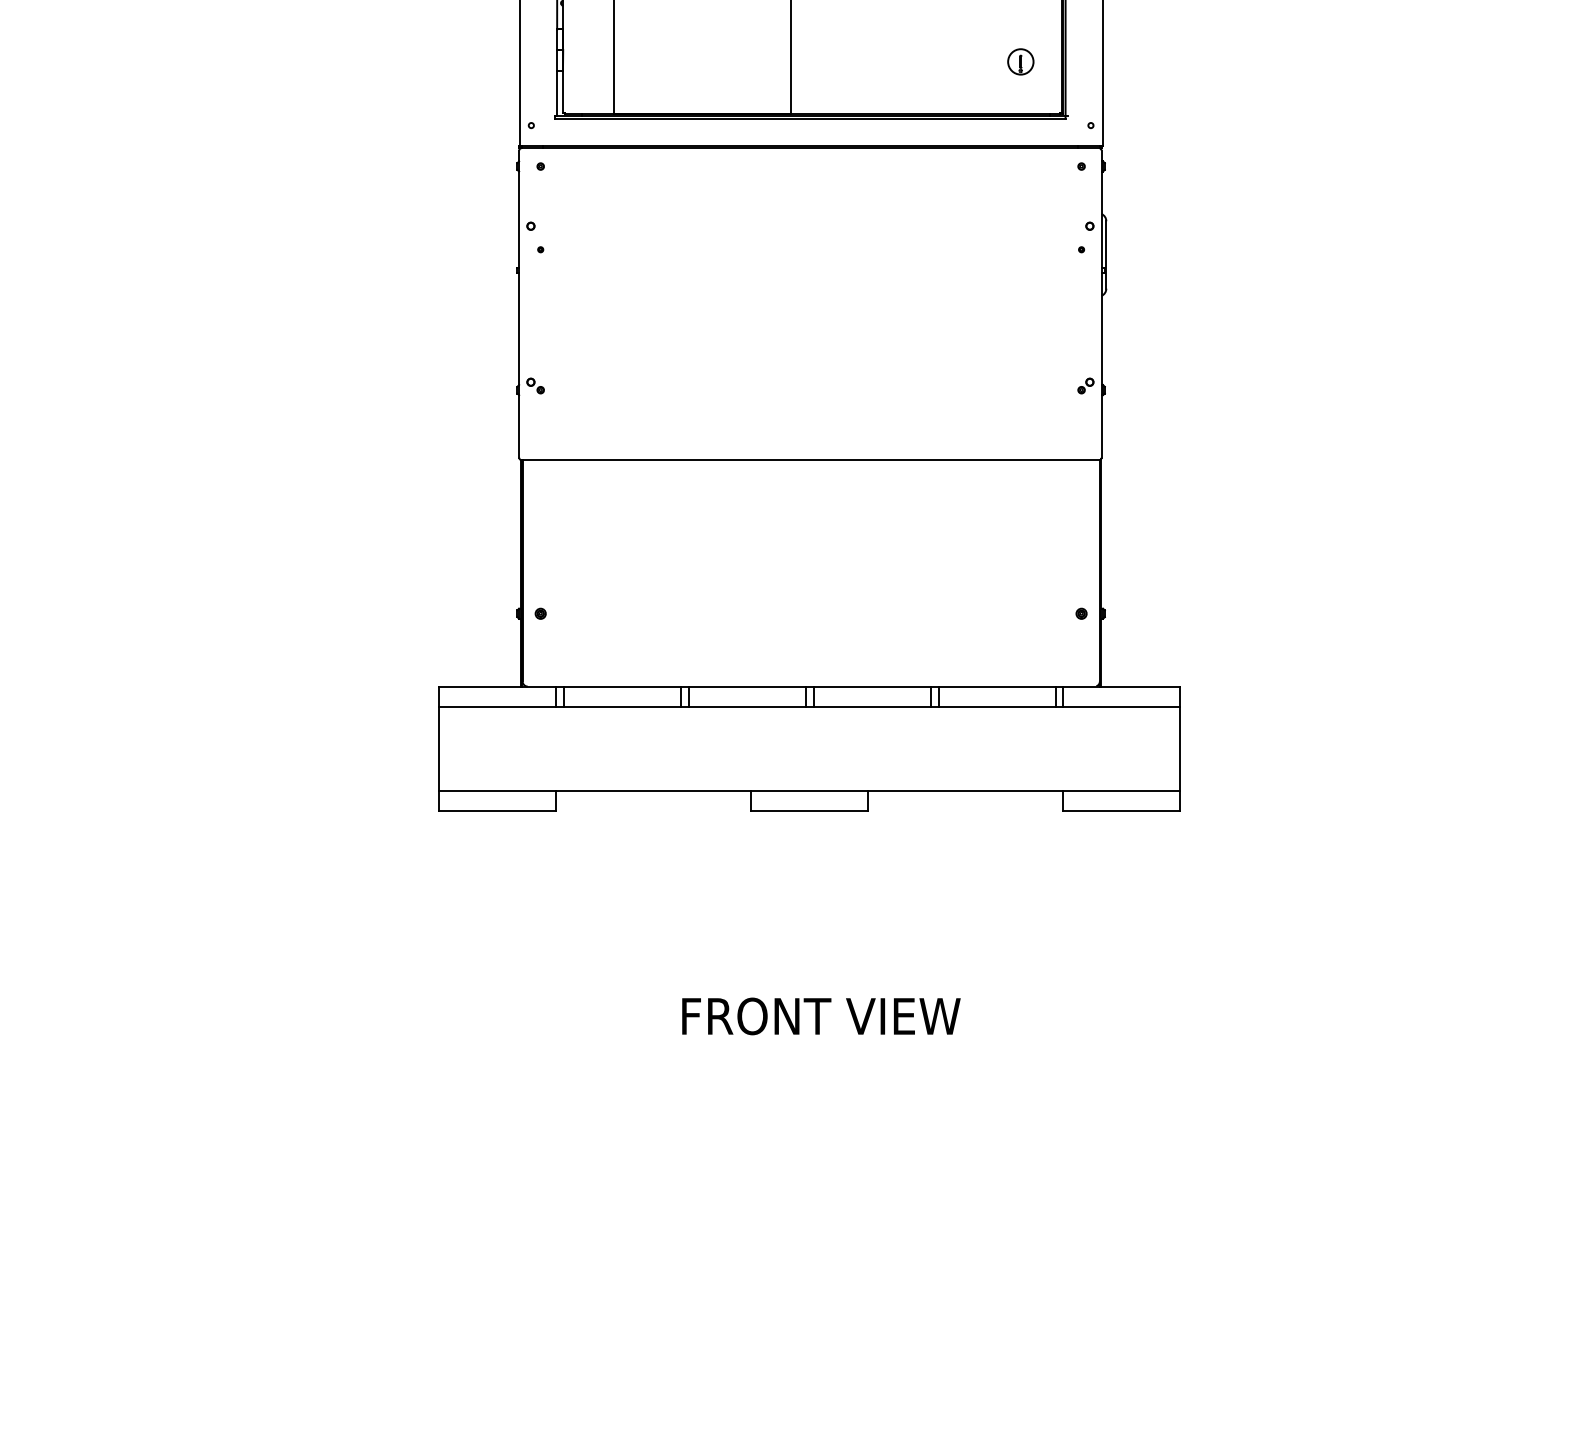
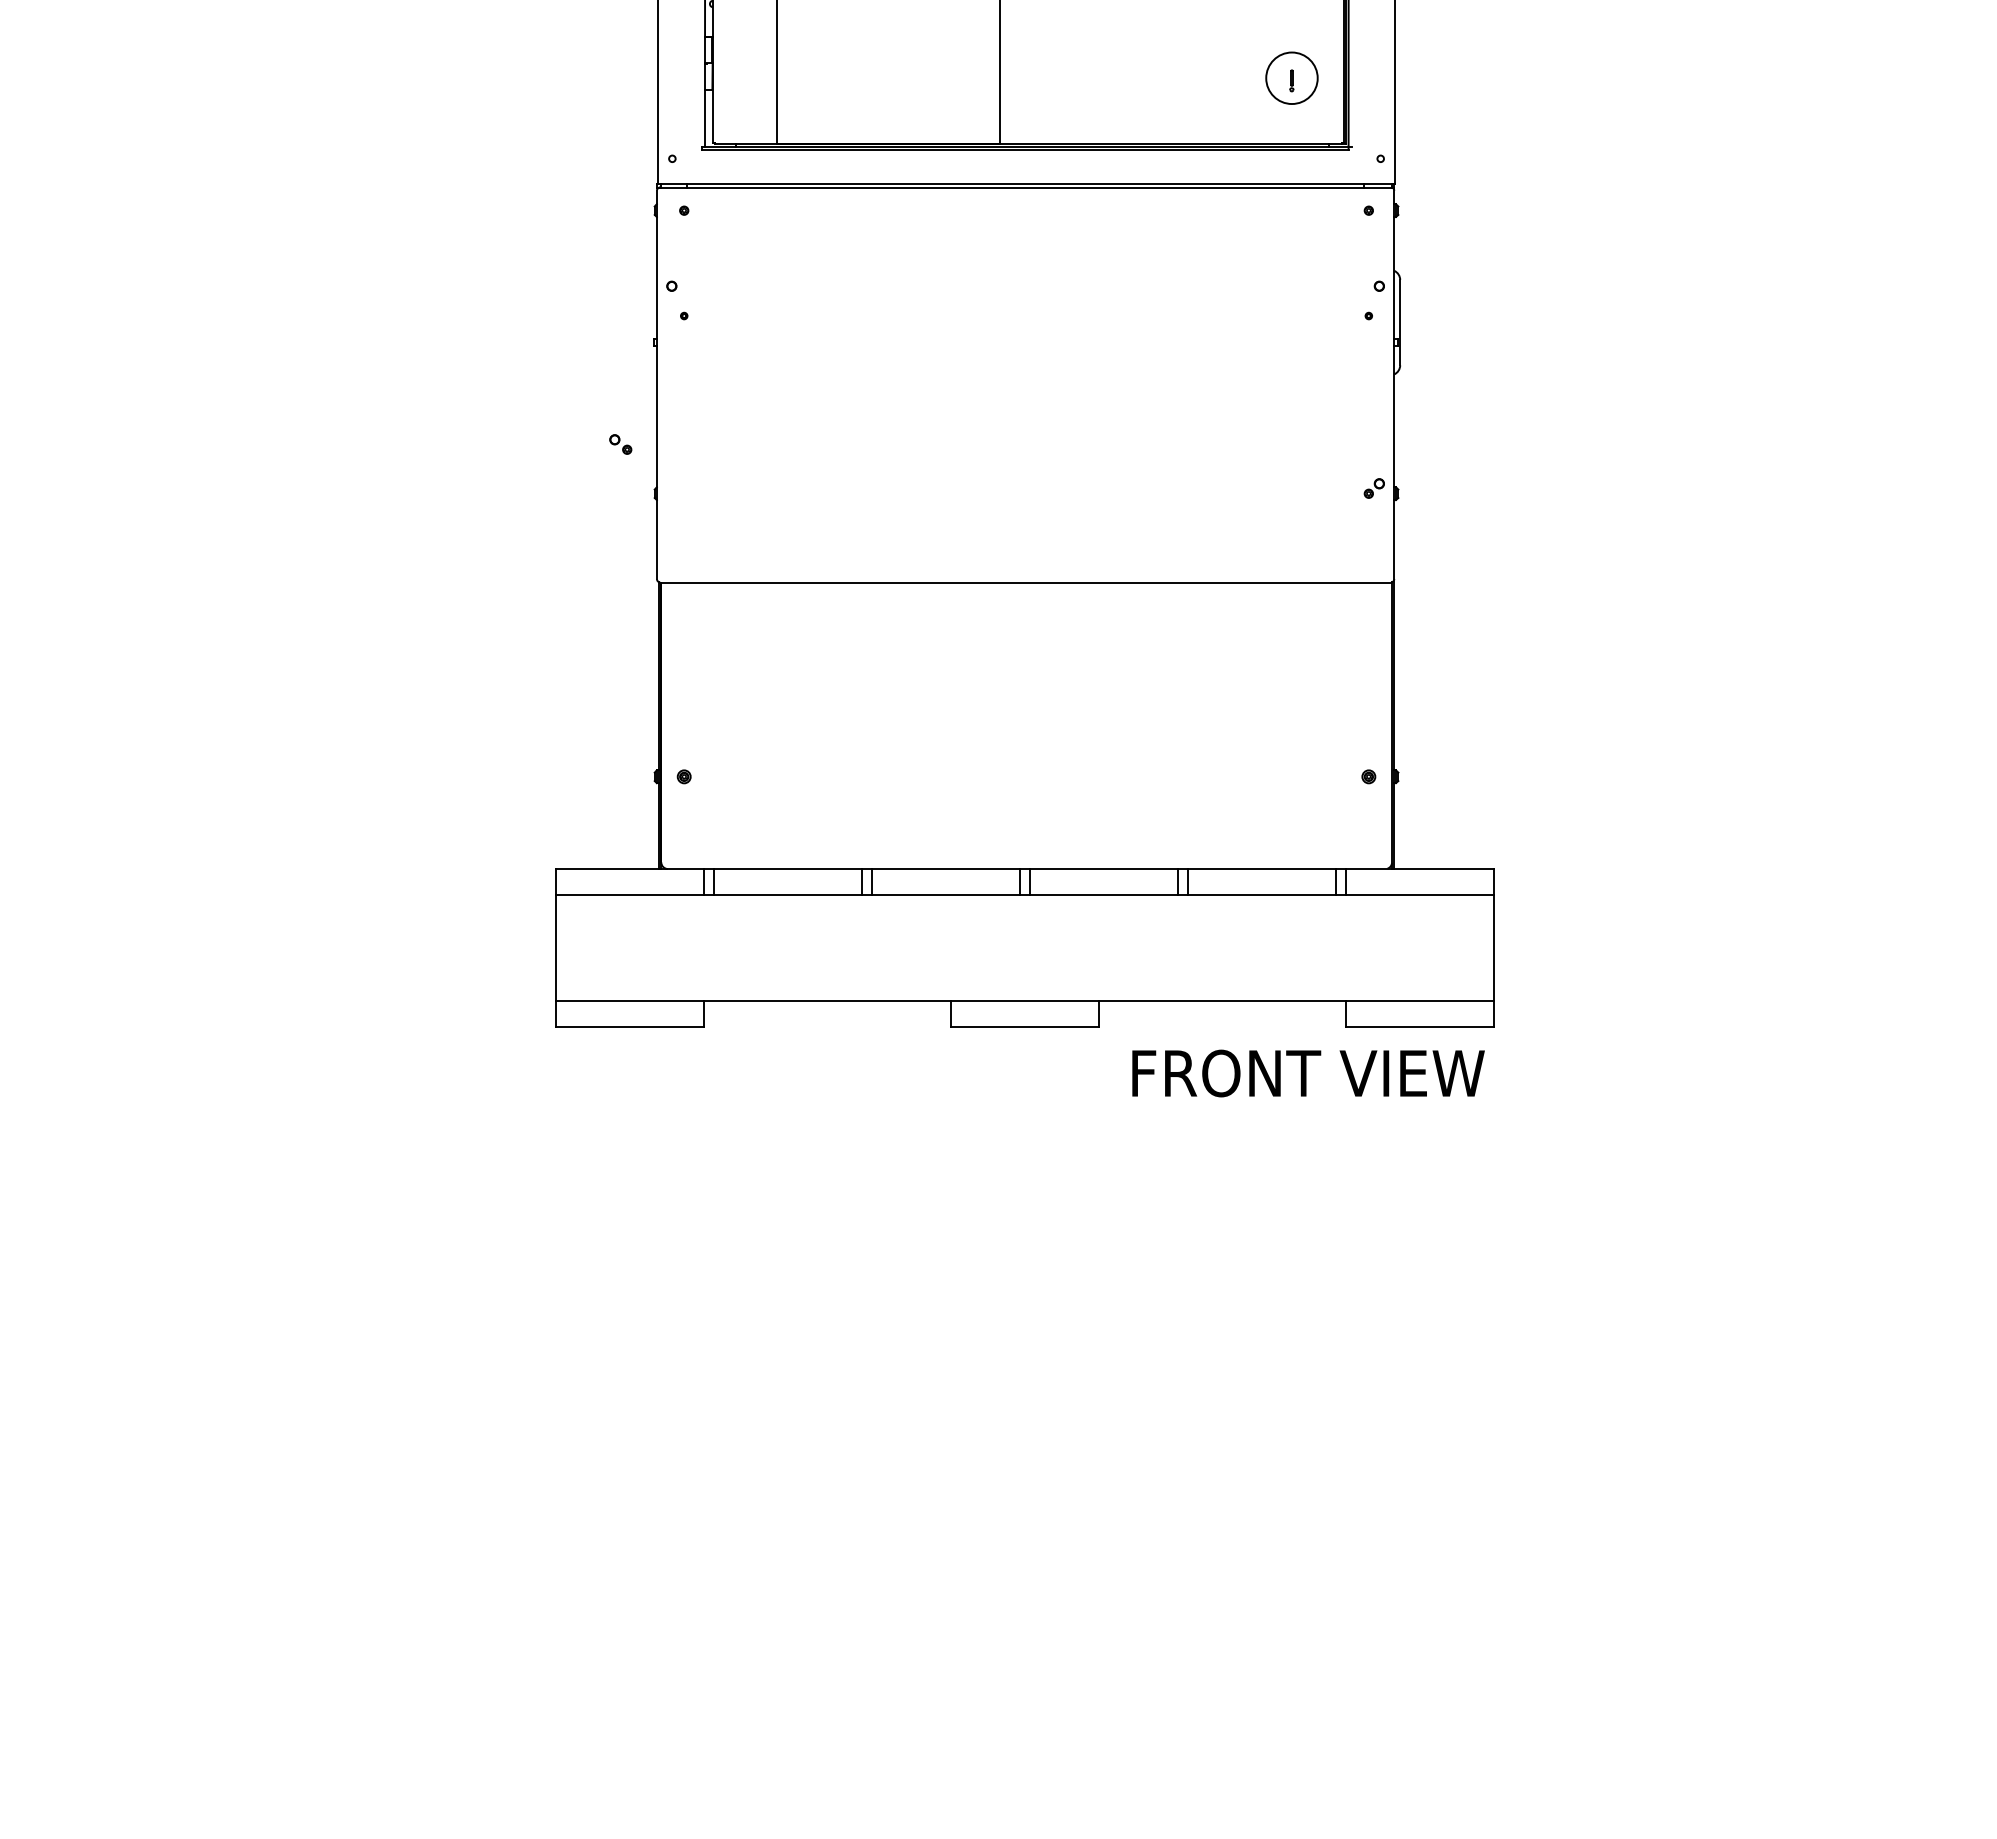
circle: (1020, 62) -> (1291, 78), size x1.6
part: (535, 386) -> (620, 444), moved
text: (821, 1016) -> (1308, 1073), moved

